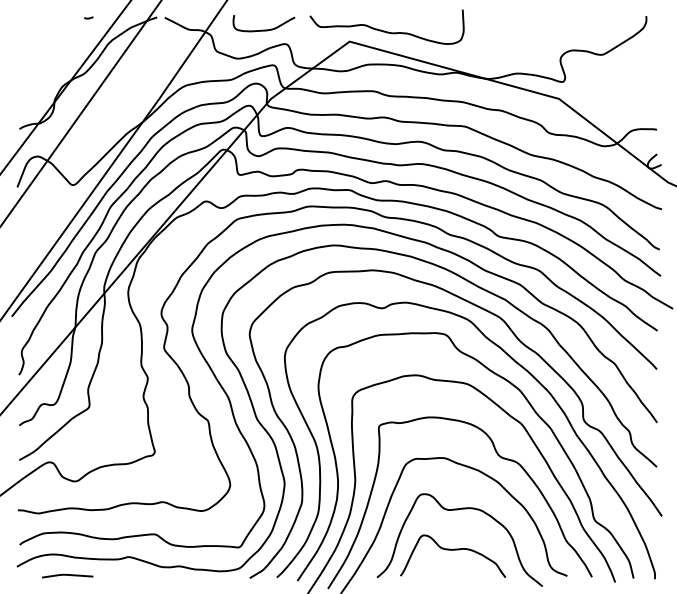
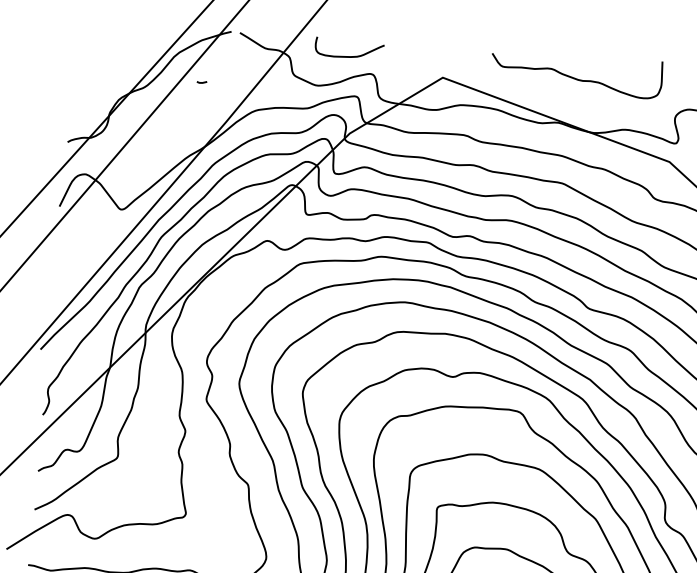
line: (88, 17) -> (201, 81), moved
curve: (384, 30) -> (573, 76), moved

